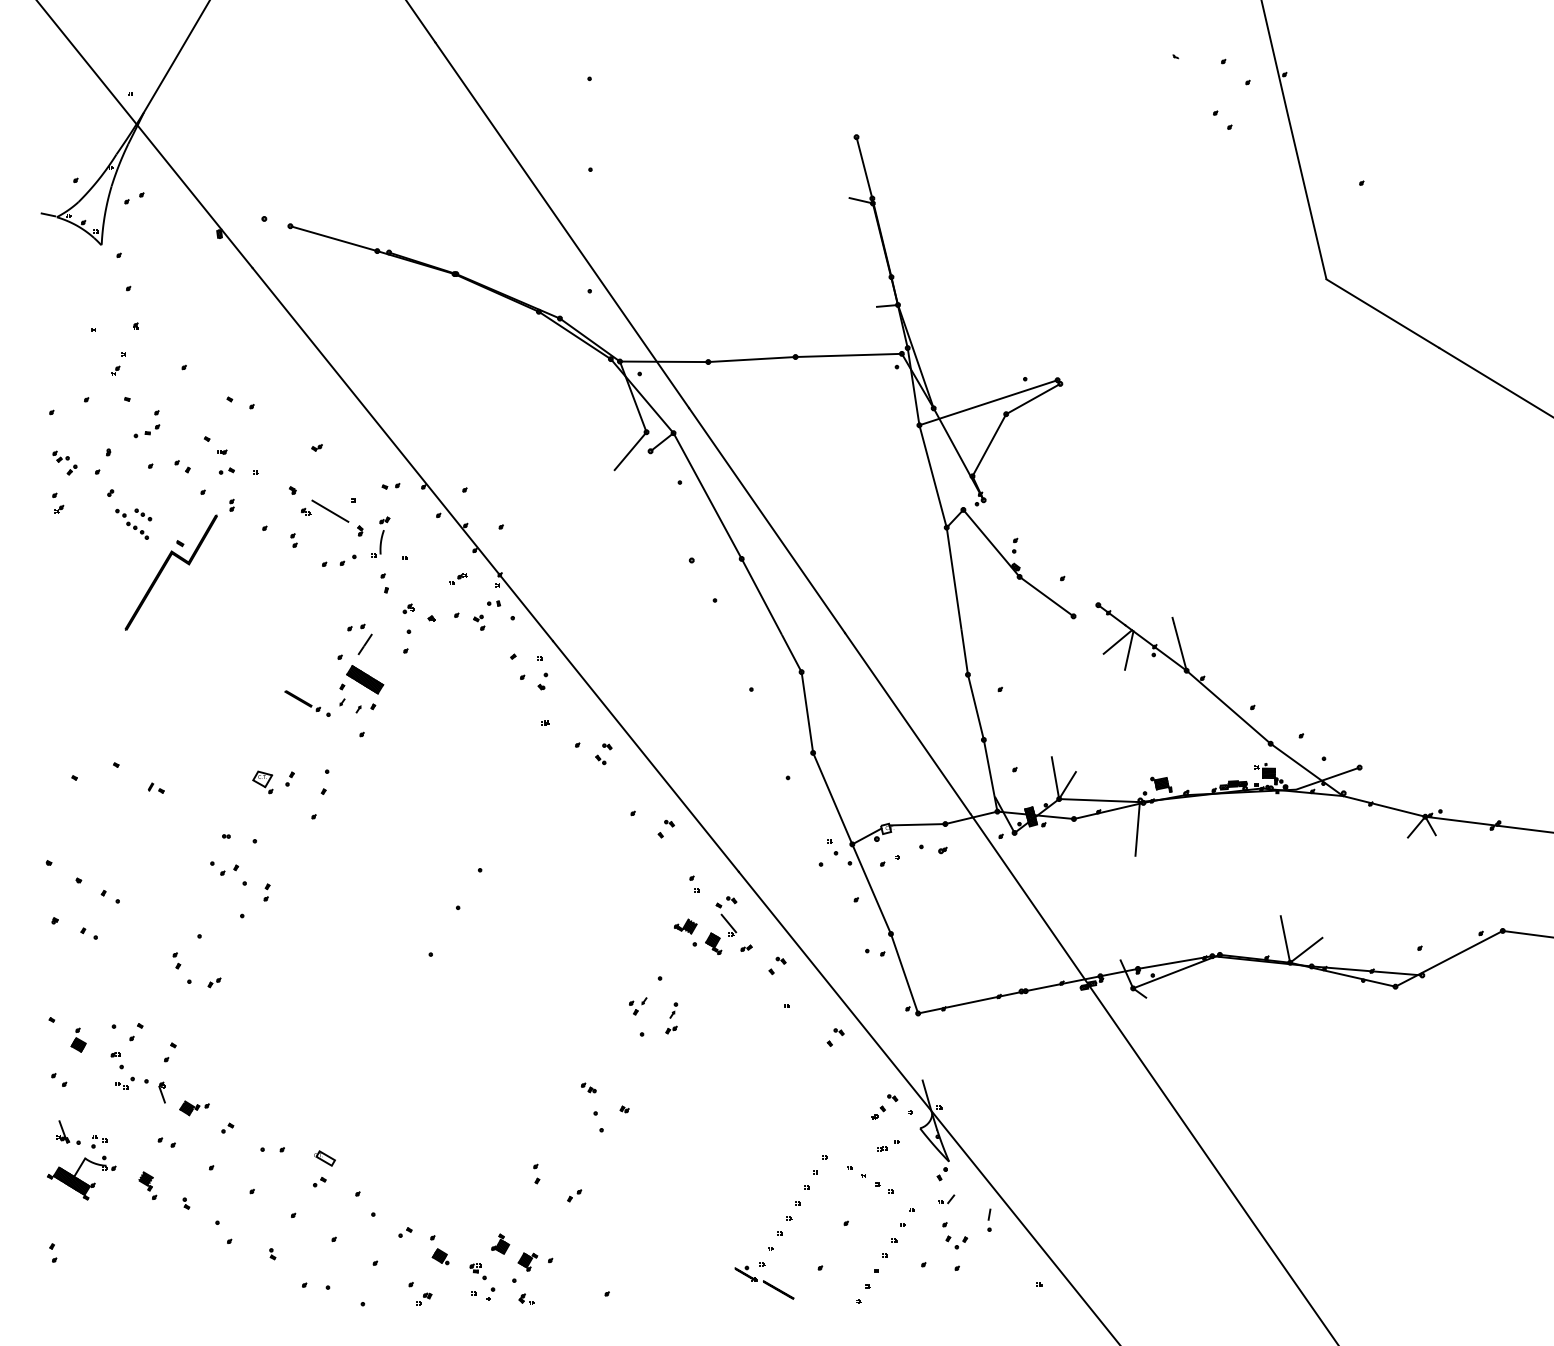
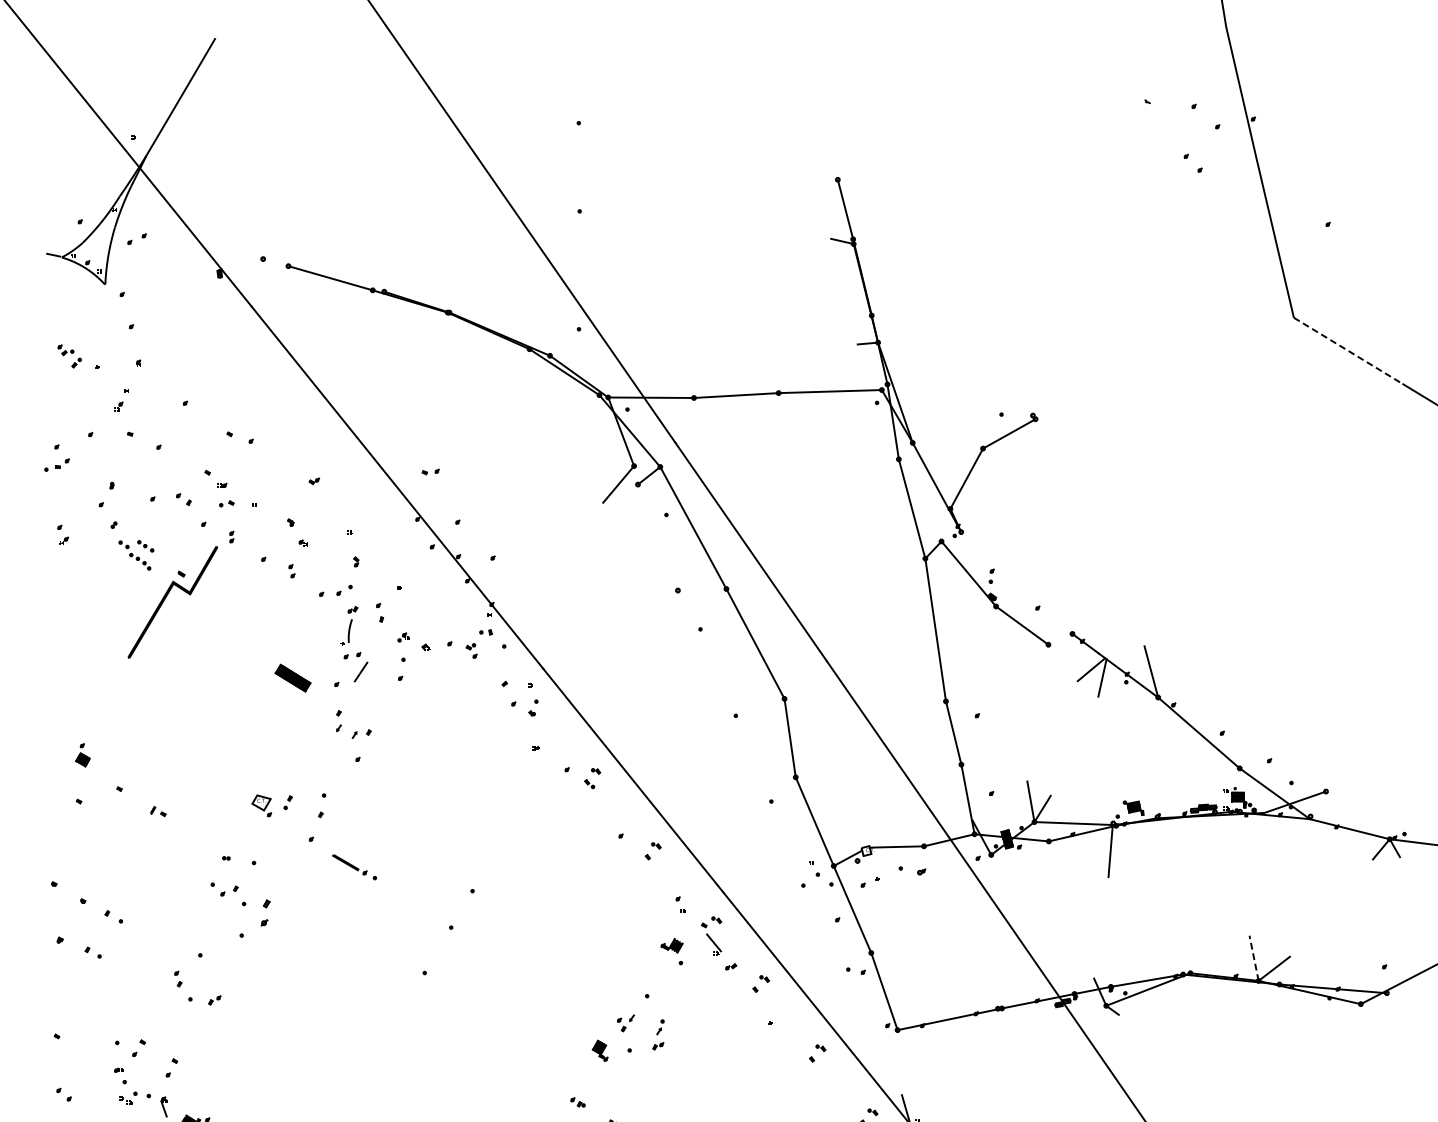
line: (1382, 313) -> (1348, 350), solid -> dashed
line: (988, 402) -> (965, 437), removed
part: (146, 431) -> (56, 465), moved
part: (64, 462) -> (69, 355), moved
part: (390, 485) -> (430, 471), moved
line: (330, 510) -> (327, 542), removed
part: (380, 536) -> (348, 625), moved
part: (458, 578) -> (451, 608), removed
part: (365, 679) -> (293, 677), moved
part: (307, 703) -> (354, 867), moved
part: (266, 892) -> (265, 912), size x1.6
line: (1285, 939) -> (1254, 958), solid -> dashed
part: (713, 943) -> (600, 1050), moved
part: (78, 1039) -> (82, 754), moved

